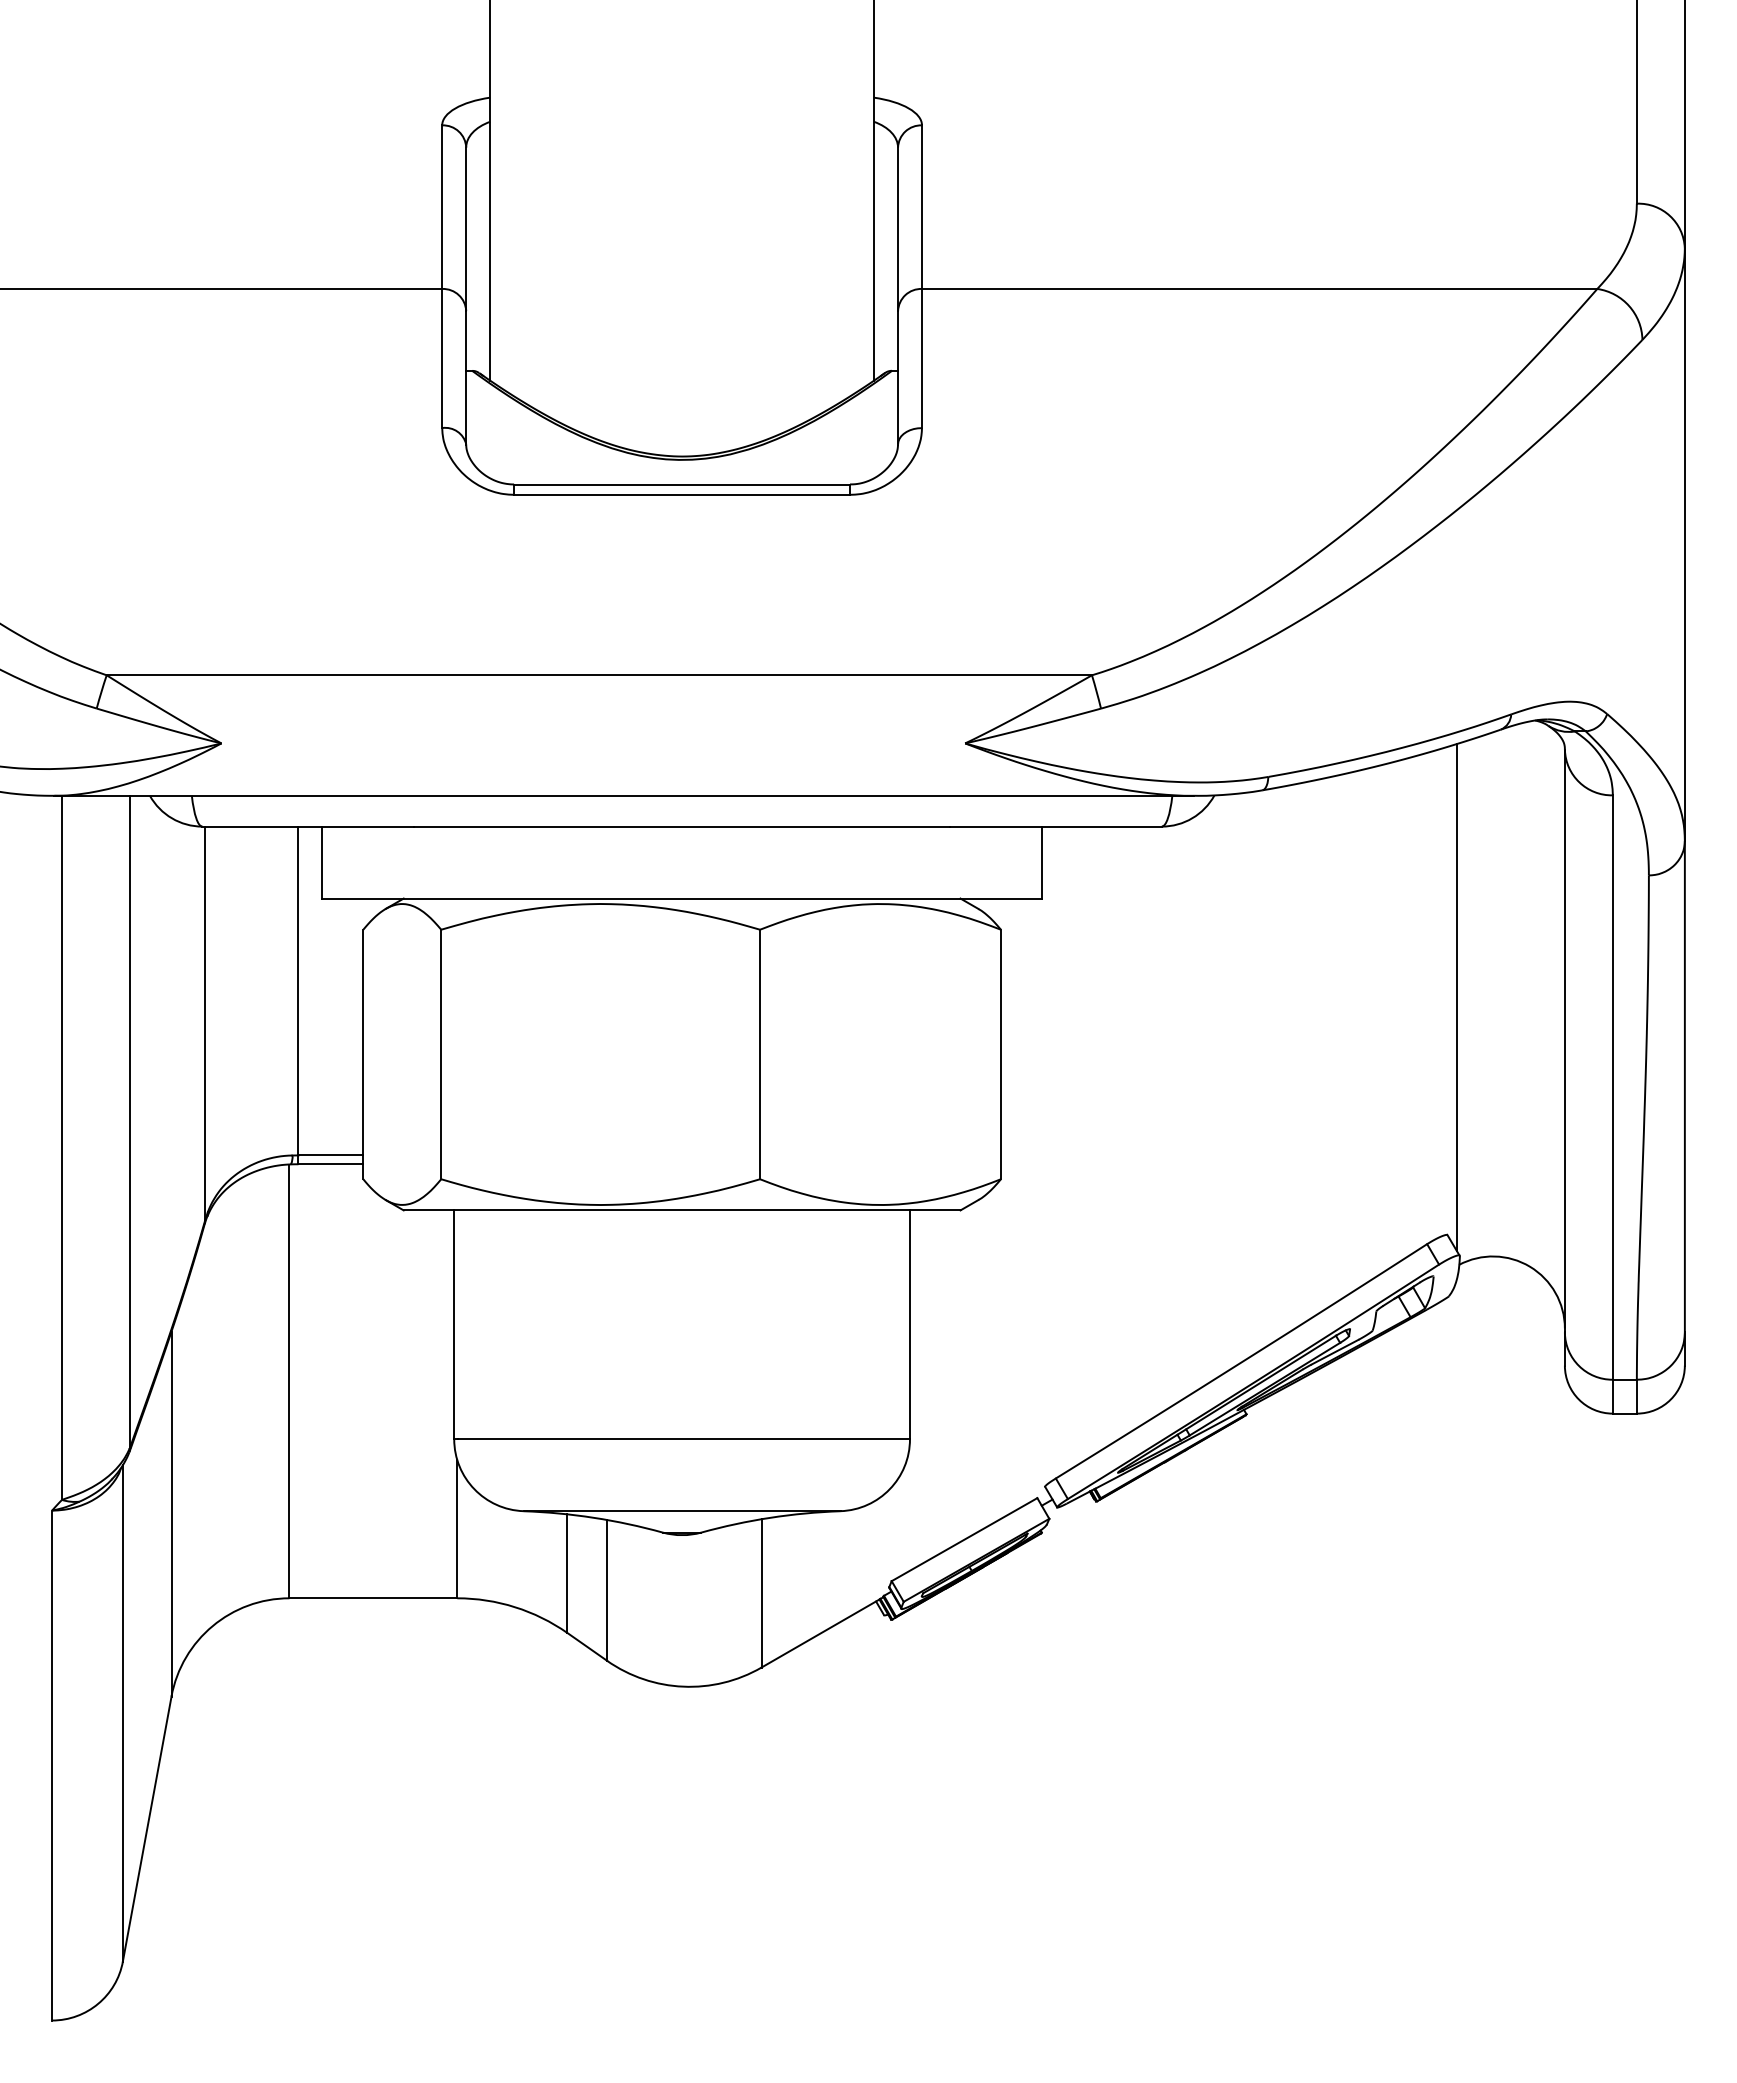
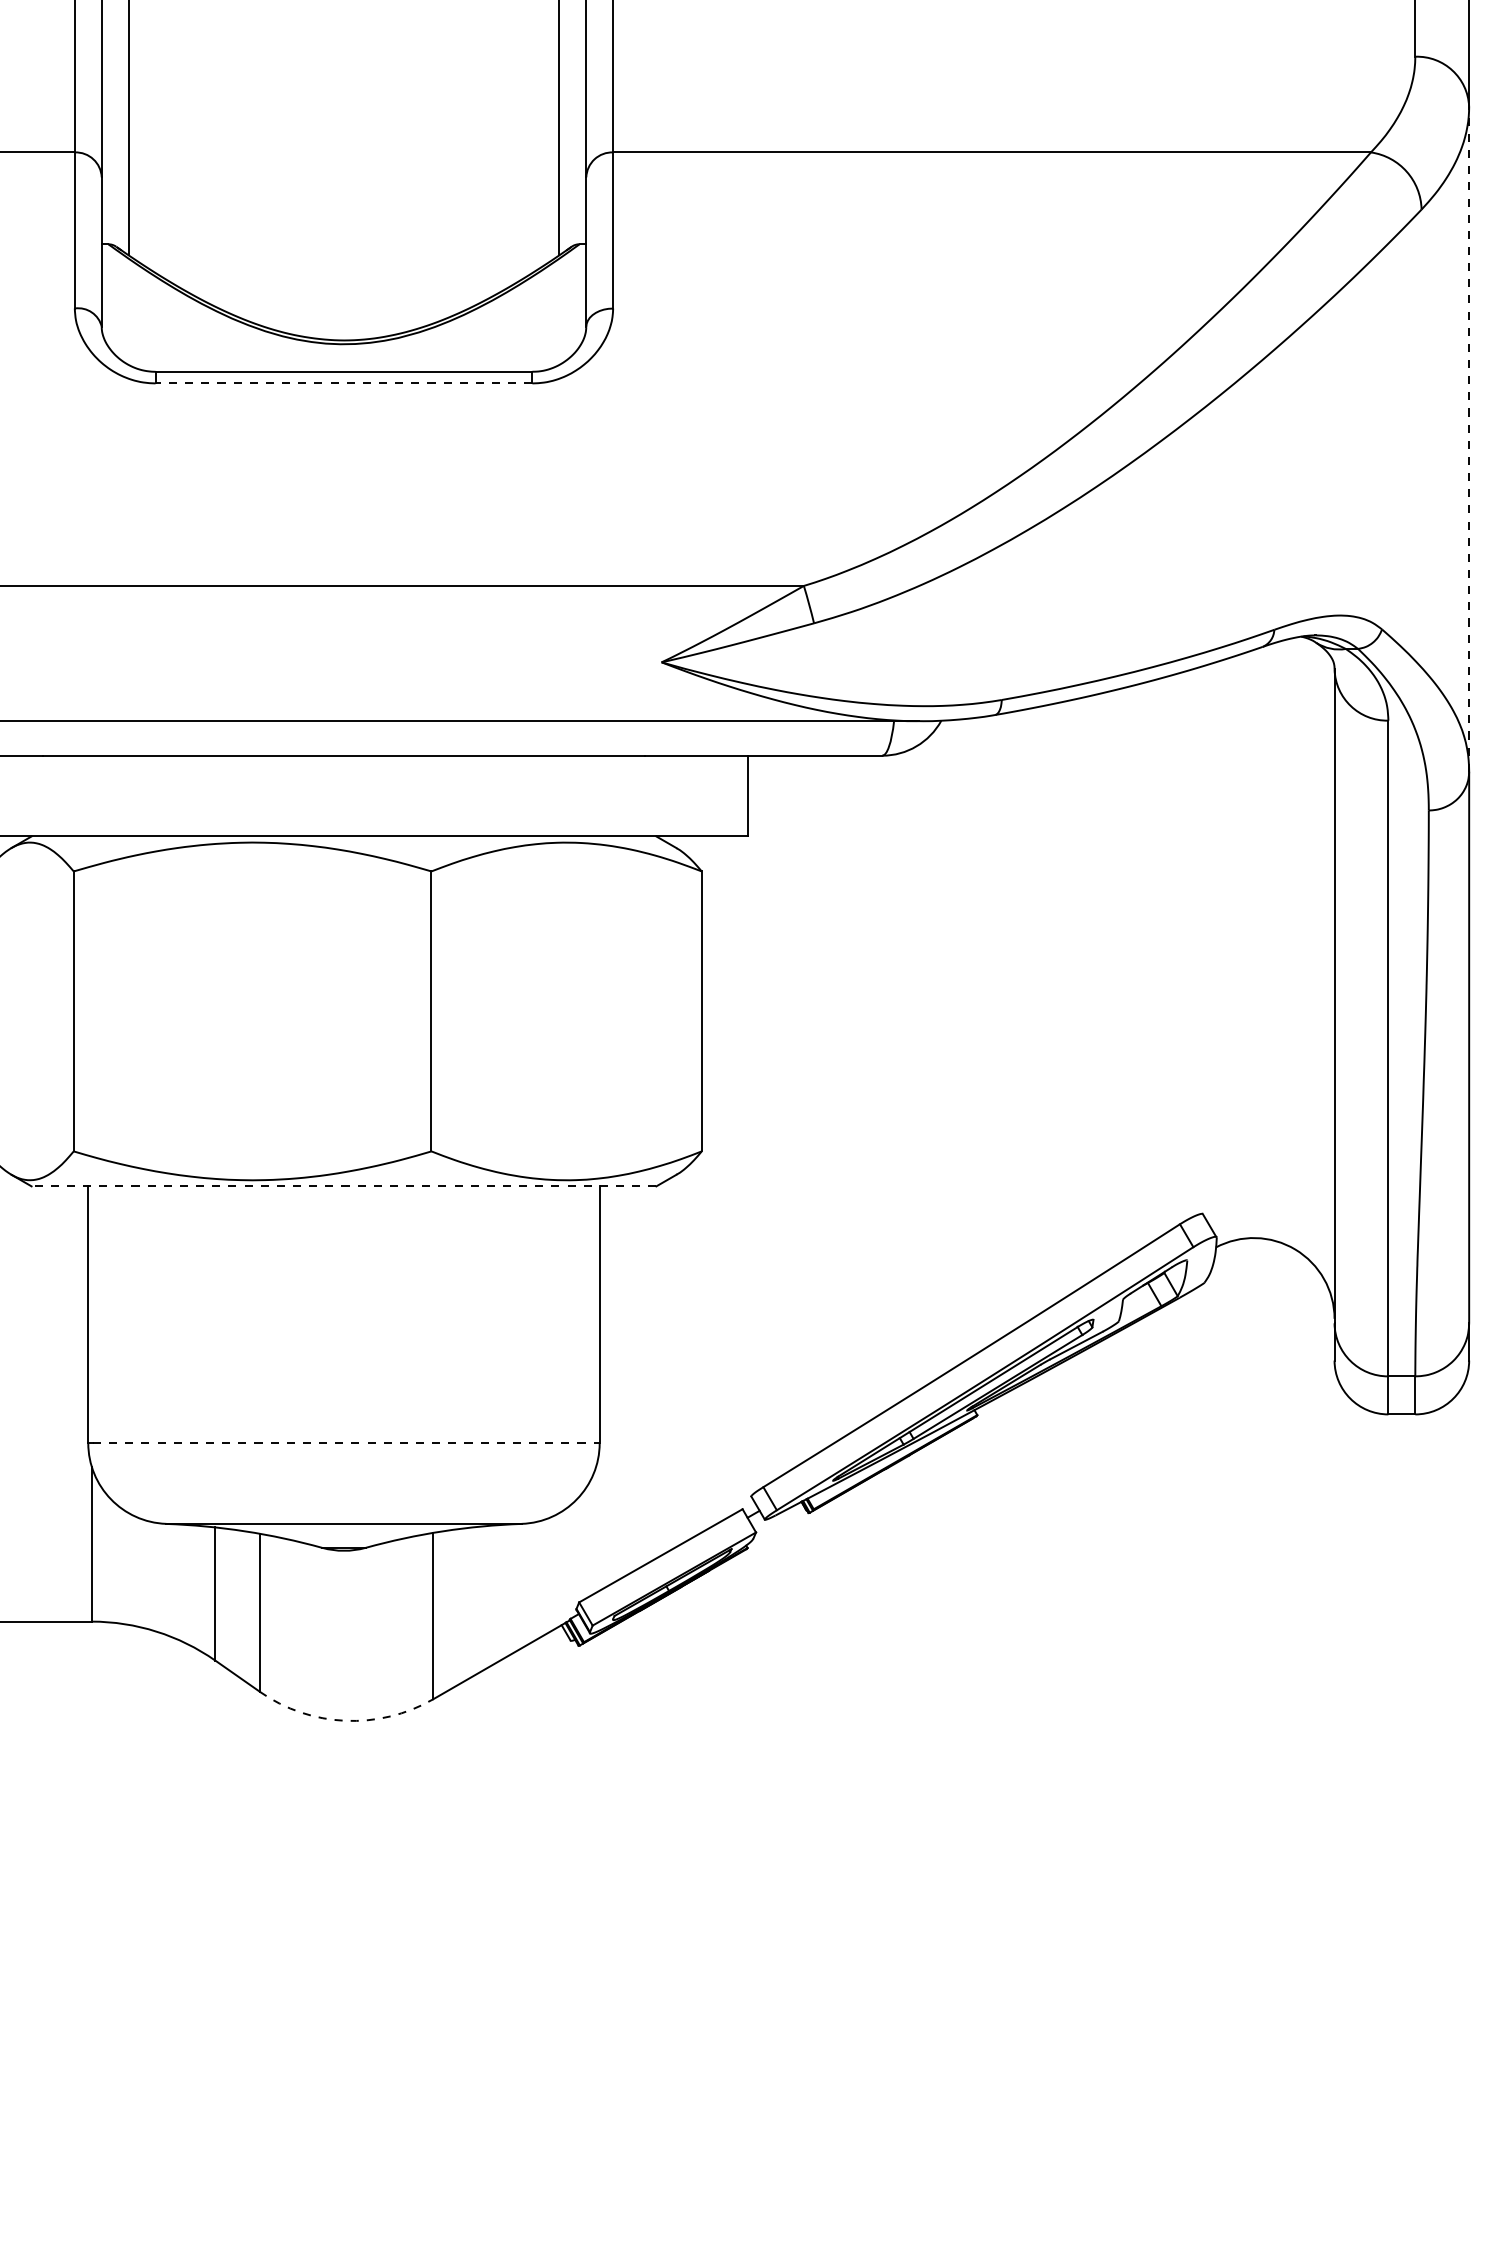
line: (682, 494) -> (344, 383), solid -> dashed
line: (1684, 544) -> (1468, 439), solid -> dashed
line: (1456, 997) -> (1212, 947), removed
line: (681, 1210) -> (343, 1186), solid -> dashed
line: (684, 1439) -> (346, 1443), solid -> dashed
arc: (683, 1686) -> (345, 1720), solid -> dashed

